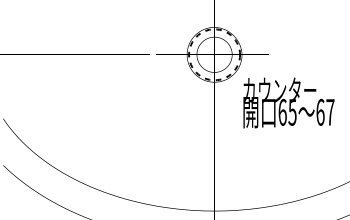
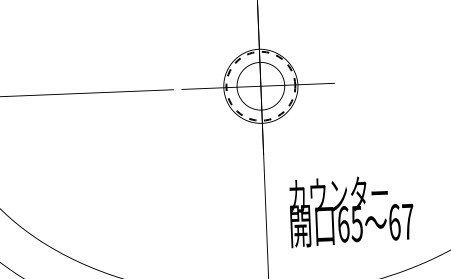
text: (288, 102) -> (350, 210), moved

